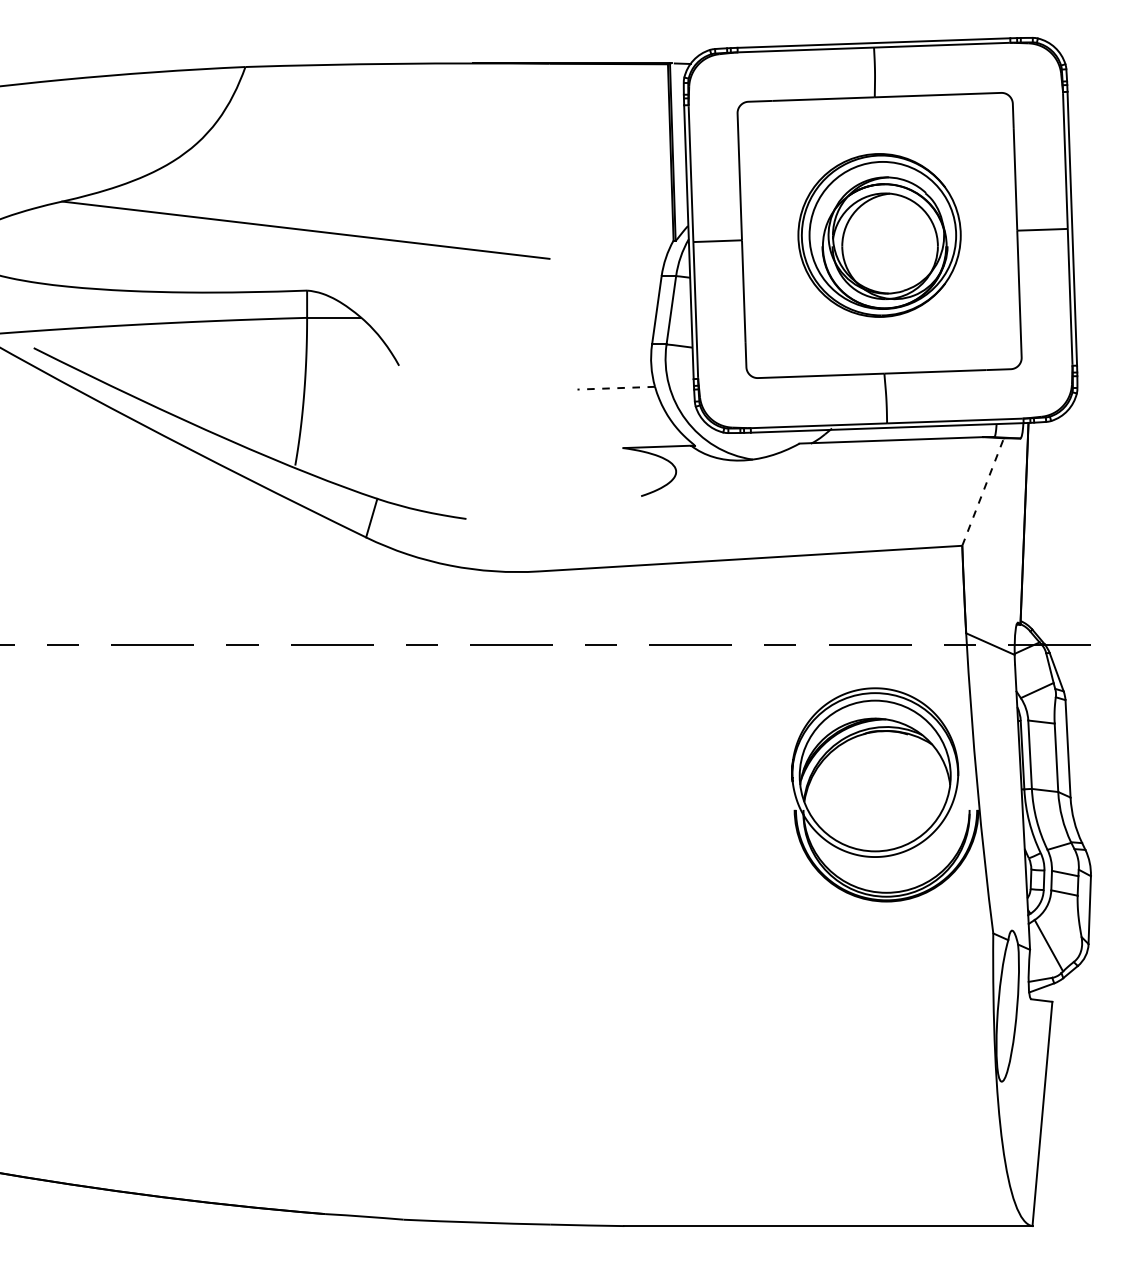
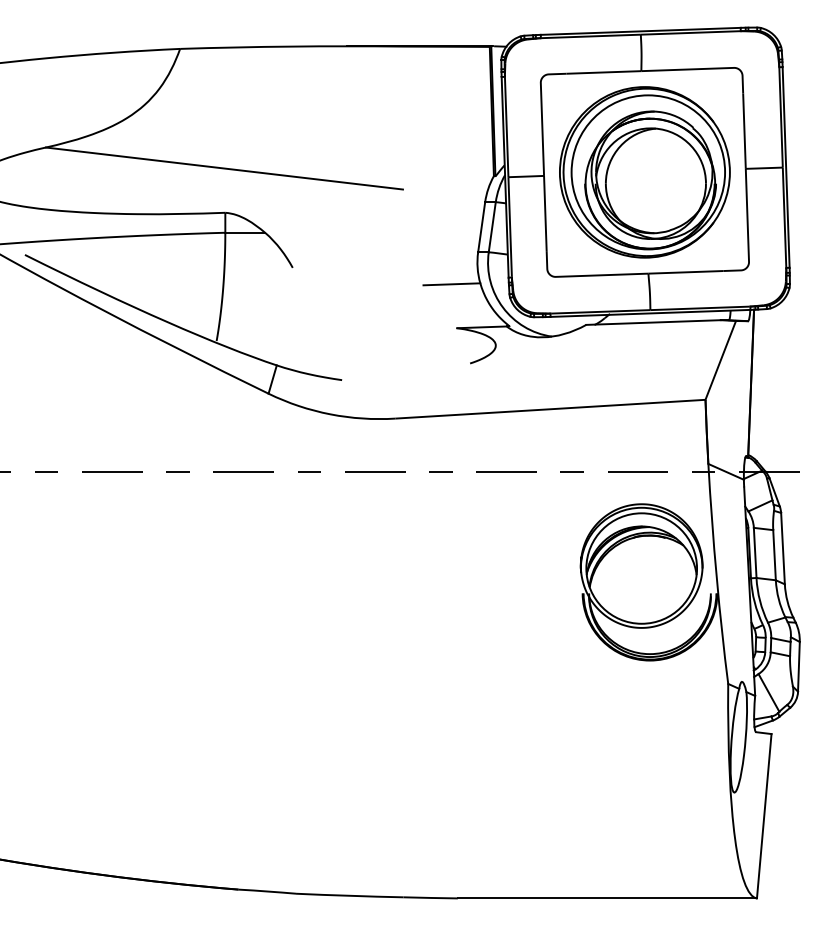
part: (879, 235) -> (644, 172), size x1.43
line: (616, 388) -> (452, 284), dashed -> solid
line: (983, 492) -> (721, 360), dashed -> solid

